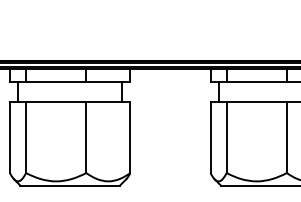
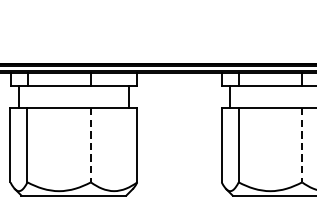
line: (86, 138) -> (91, 145), solid -> dashed
line: (286, 138) -> (301, 145), solid -> dashed

